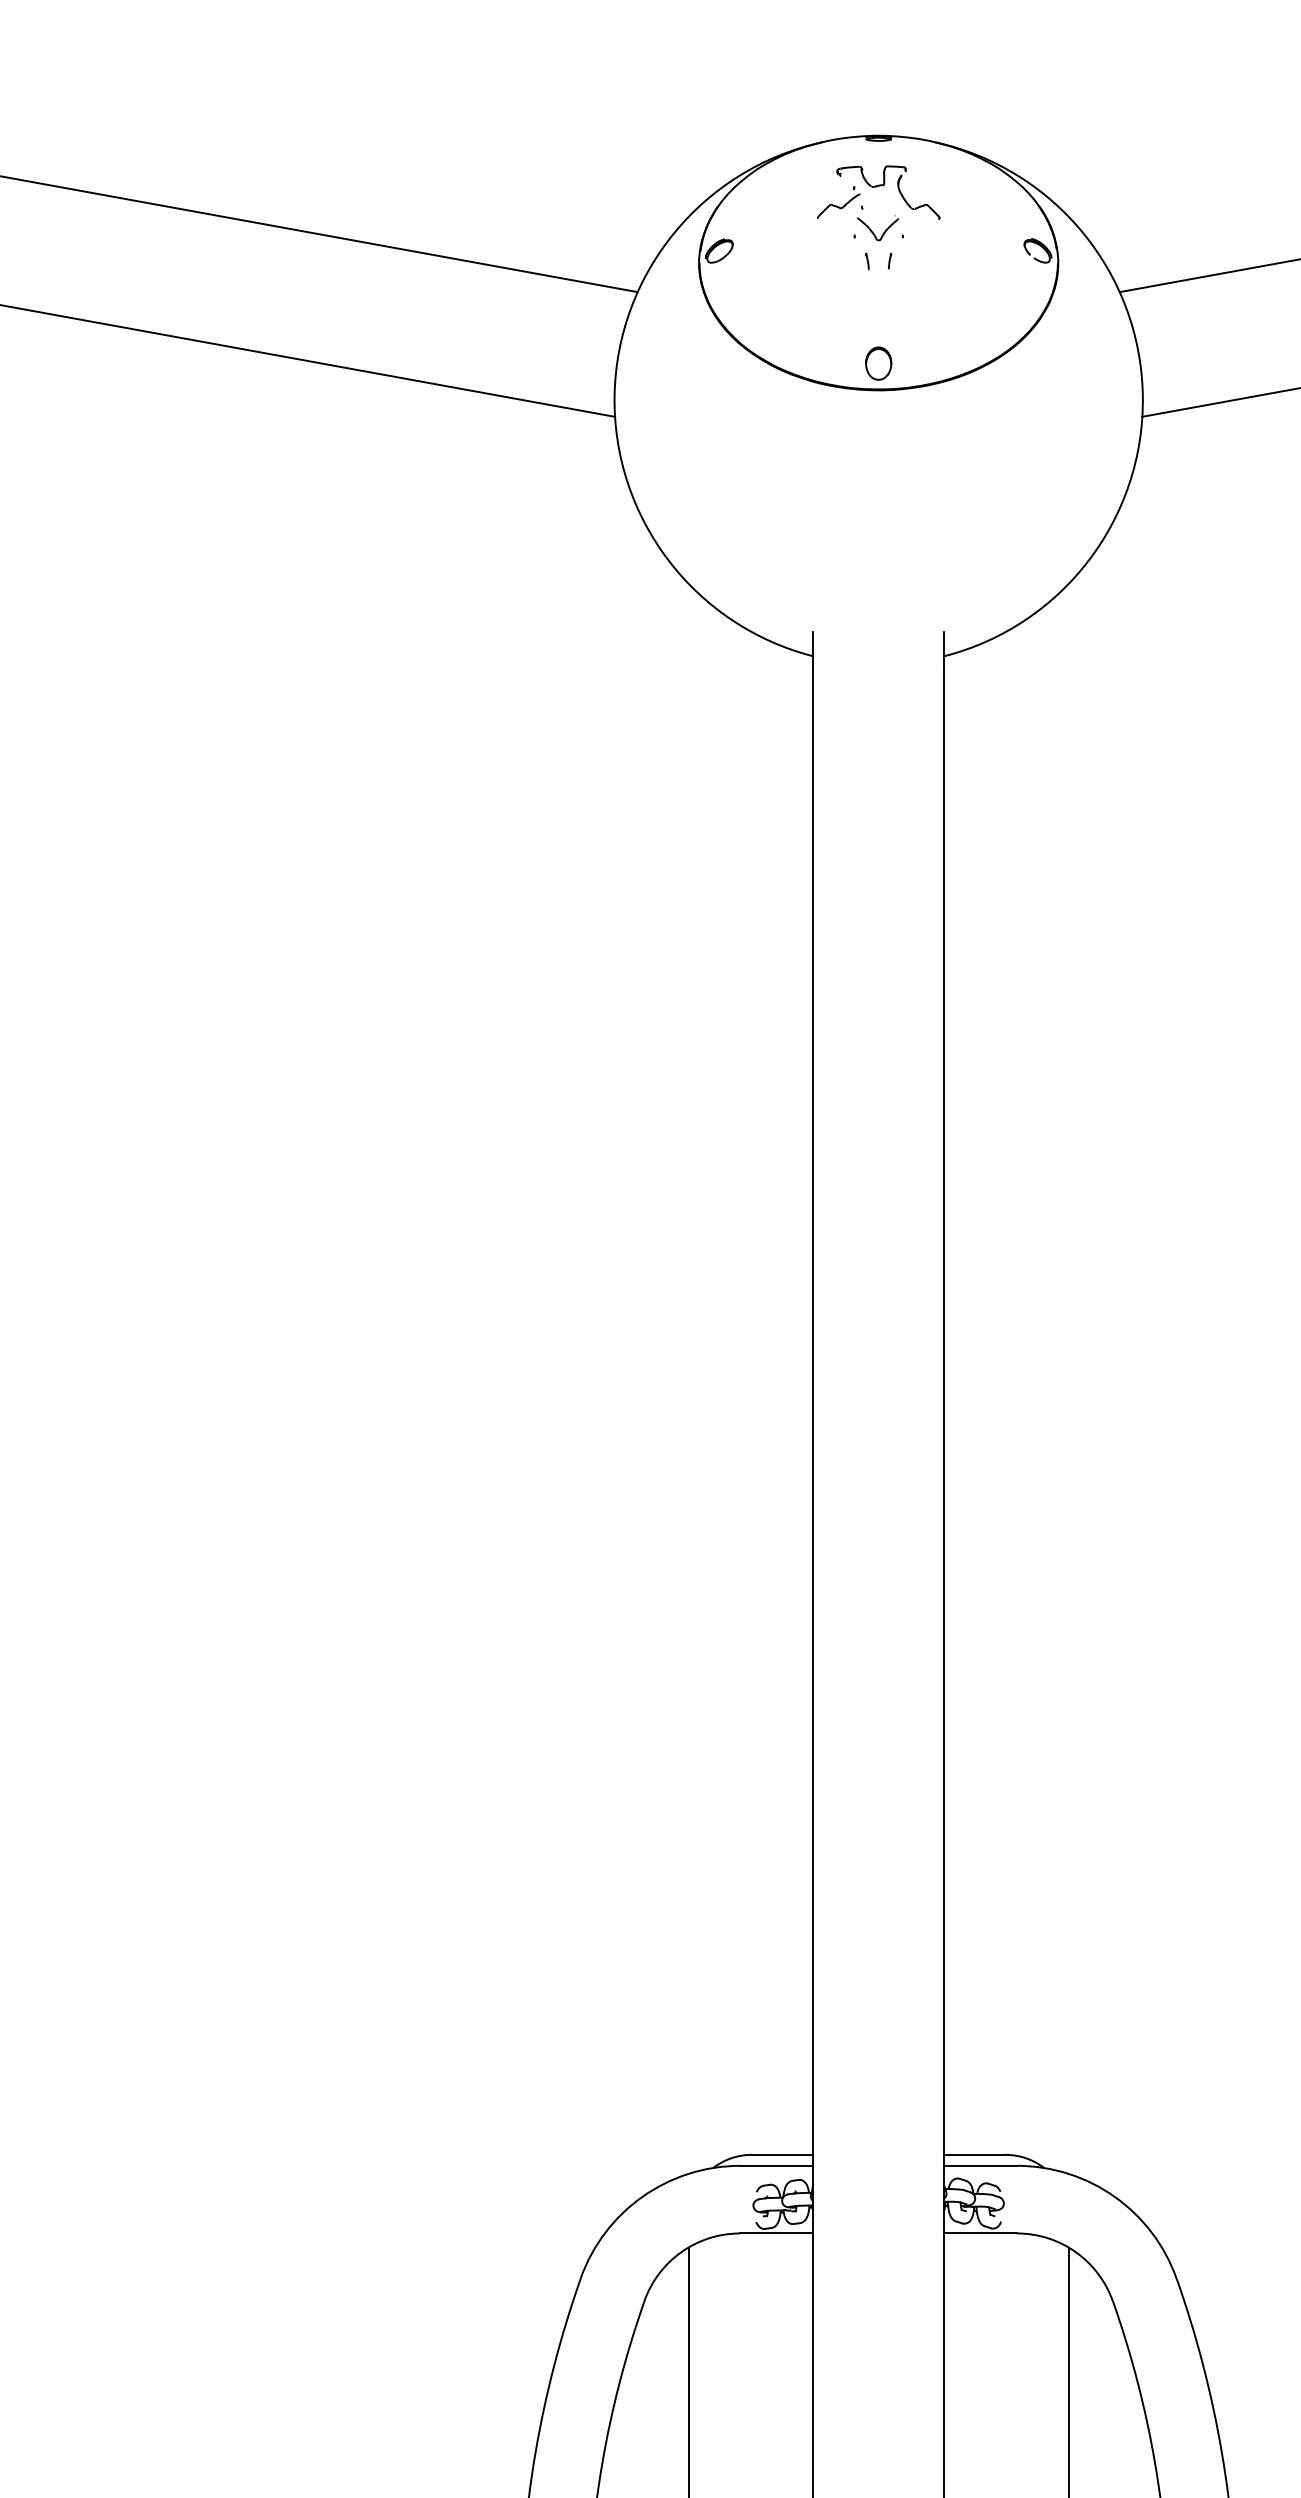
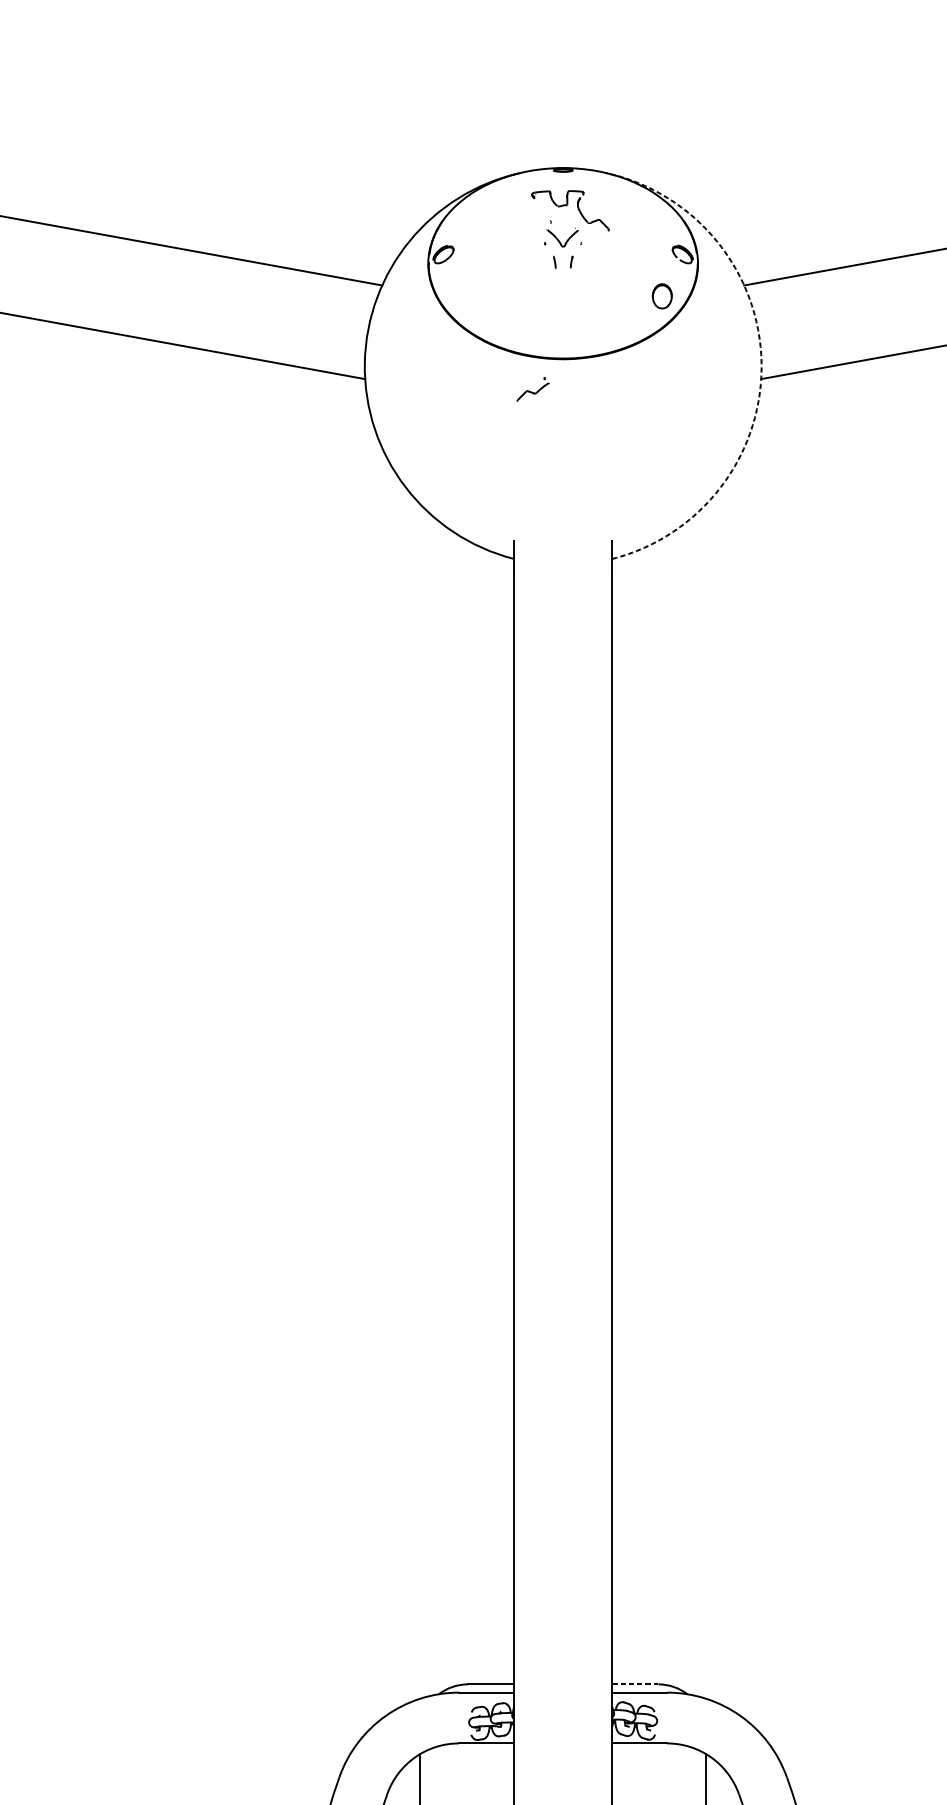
part: (838, 202) -> (533, 389), moved
part: (878, 363) -> (662, 296), moved
arc: (1142, 395) -> (761, 363), solid -> dashed
line: (974, 2154) -> (635, 1684), solid -> dashed

